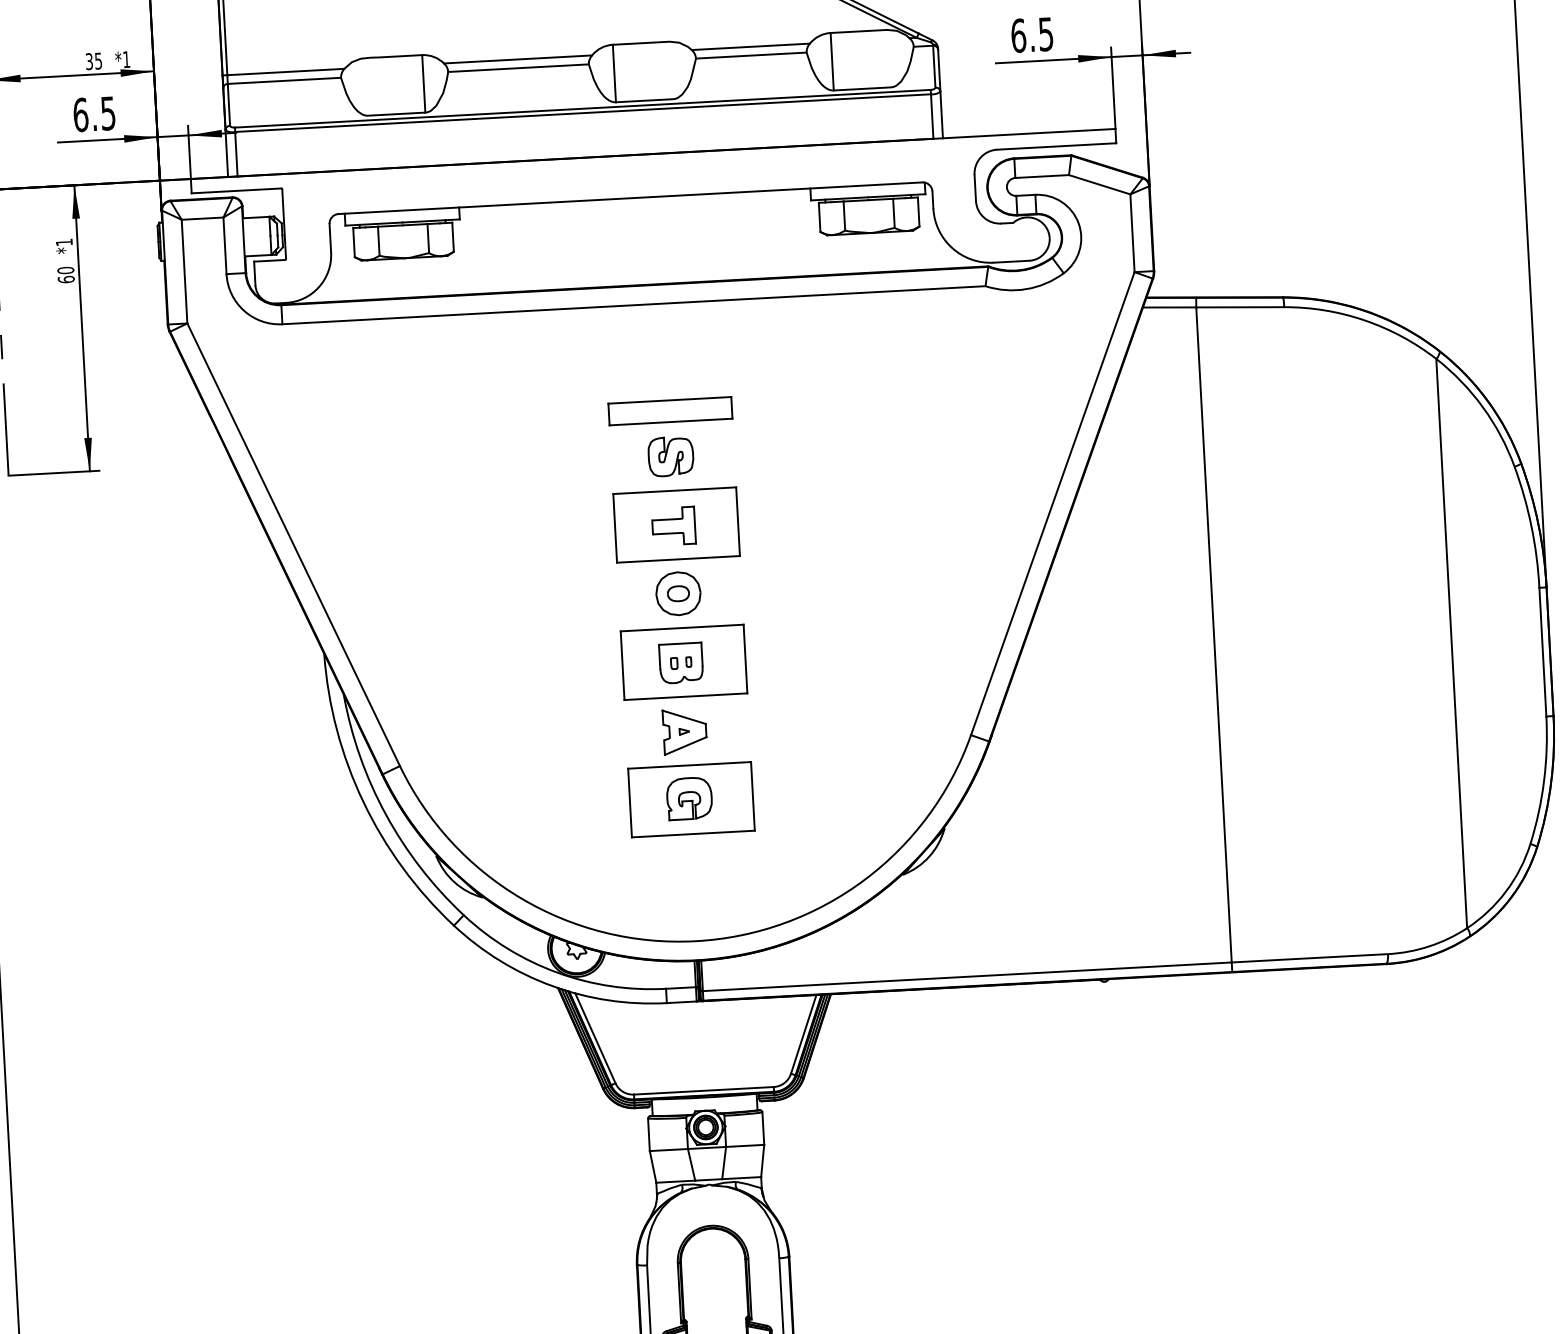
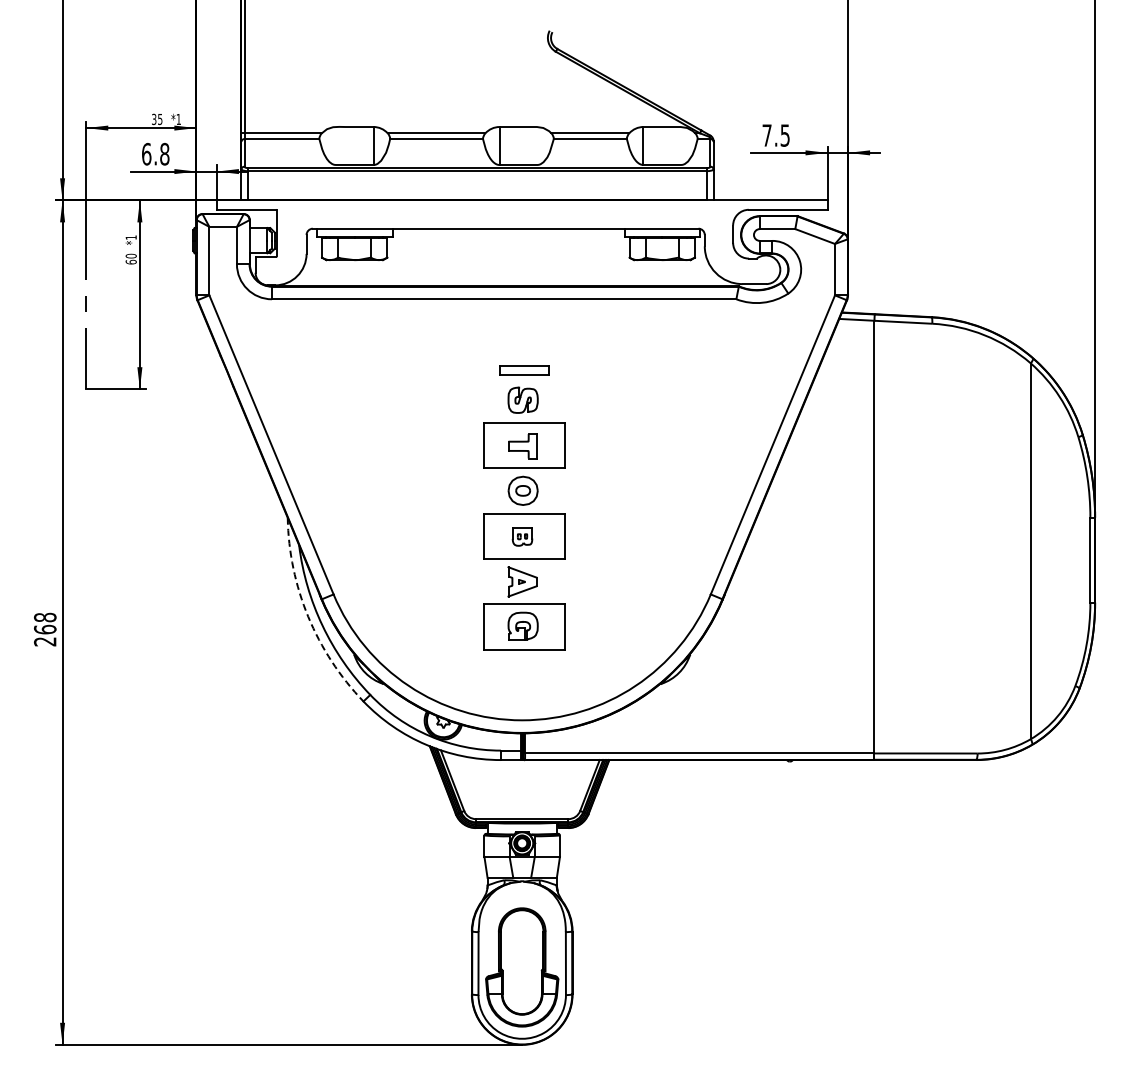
text: (1017, 35) -> (766, 135), 6.5 -> 7.5
text: (107, 112) -> (164, 153), 6.5 -> 6.8
part: (670, 411) -> (524, 370), size x0.6
part: (681, 662) -> (522, 536), size x0.7
arc: (363, 801) -> (308, 616), solid -> dashed

